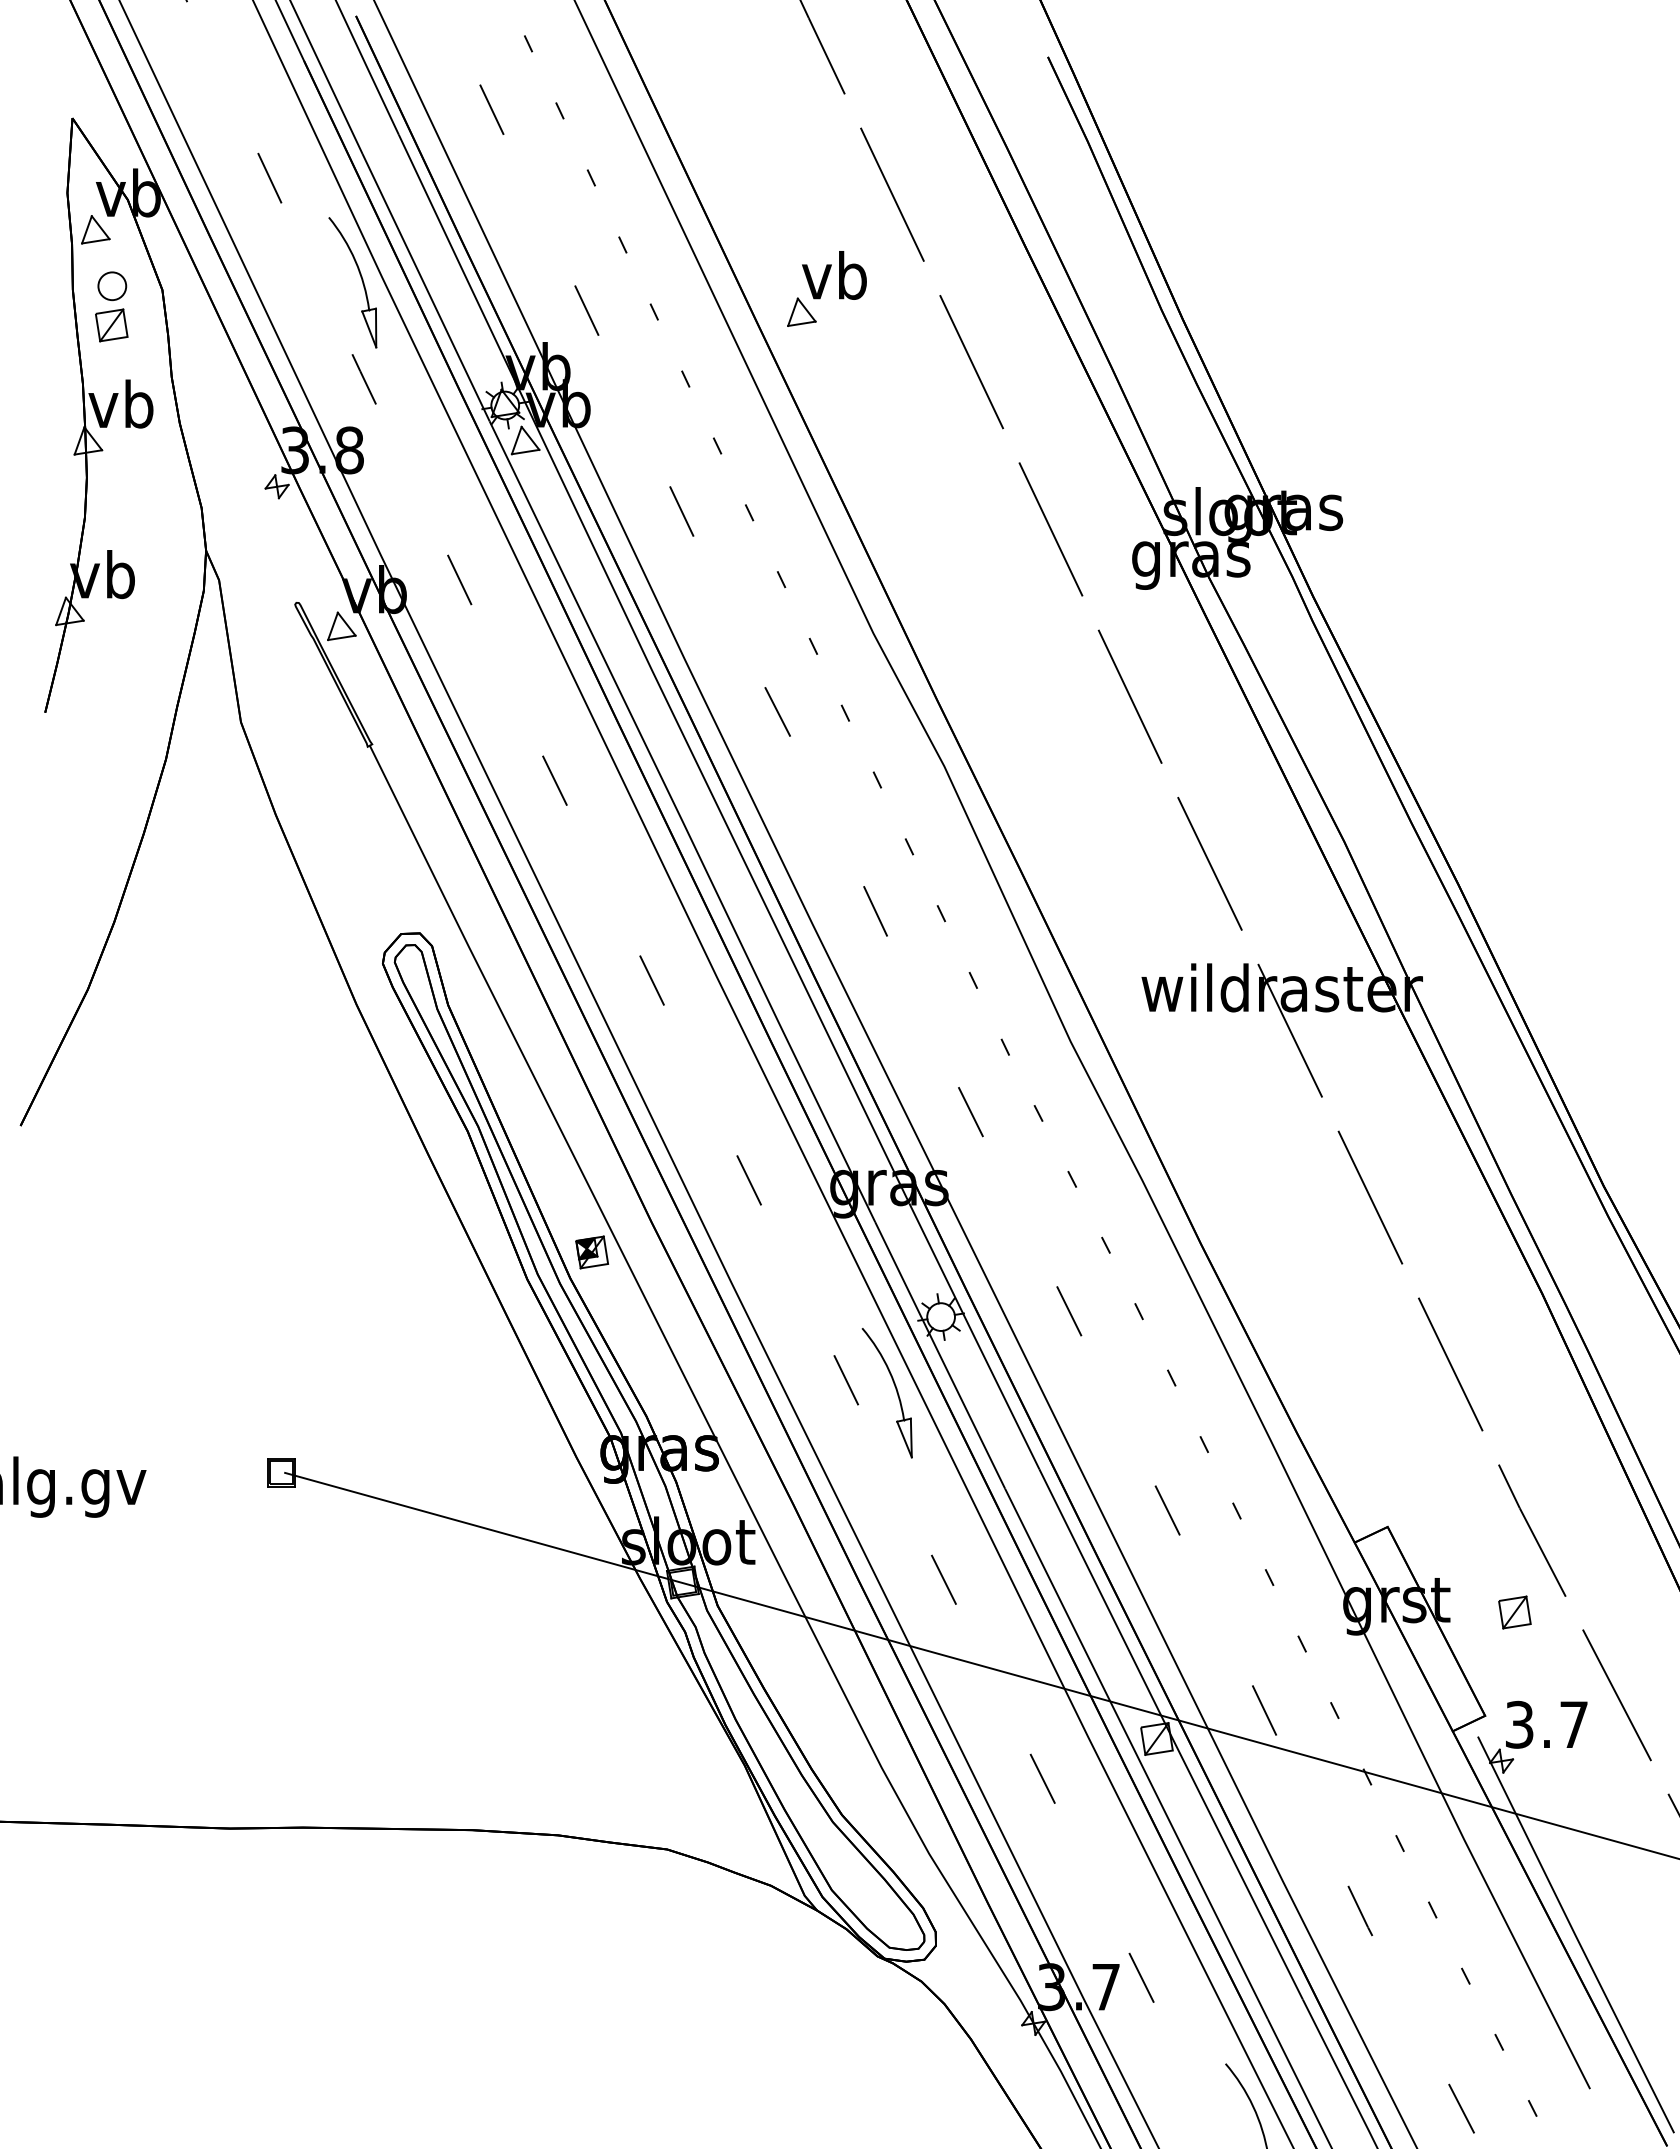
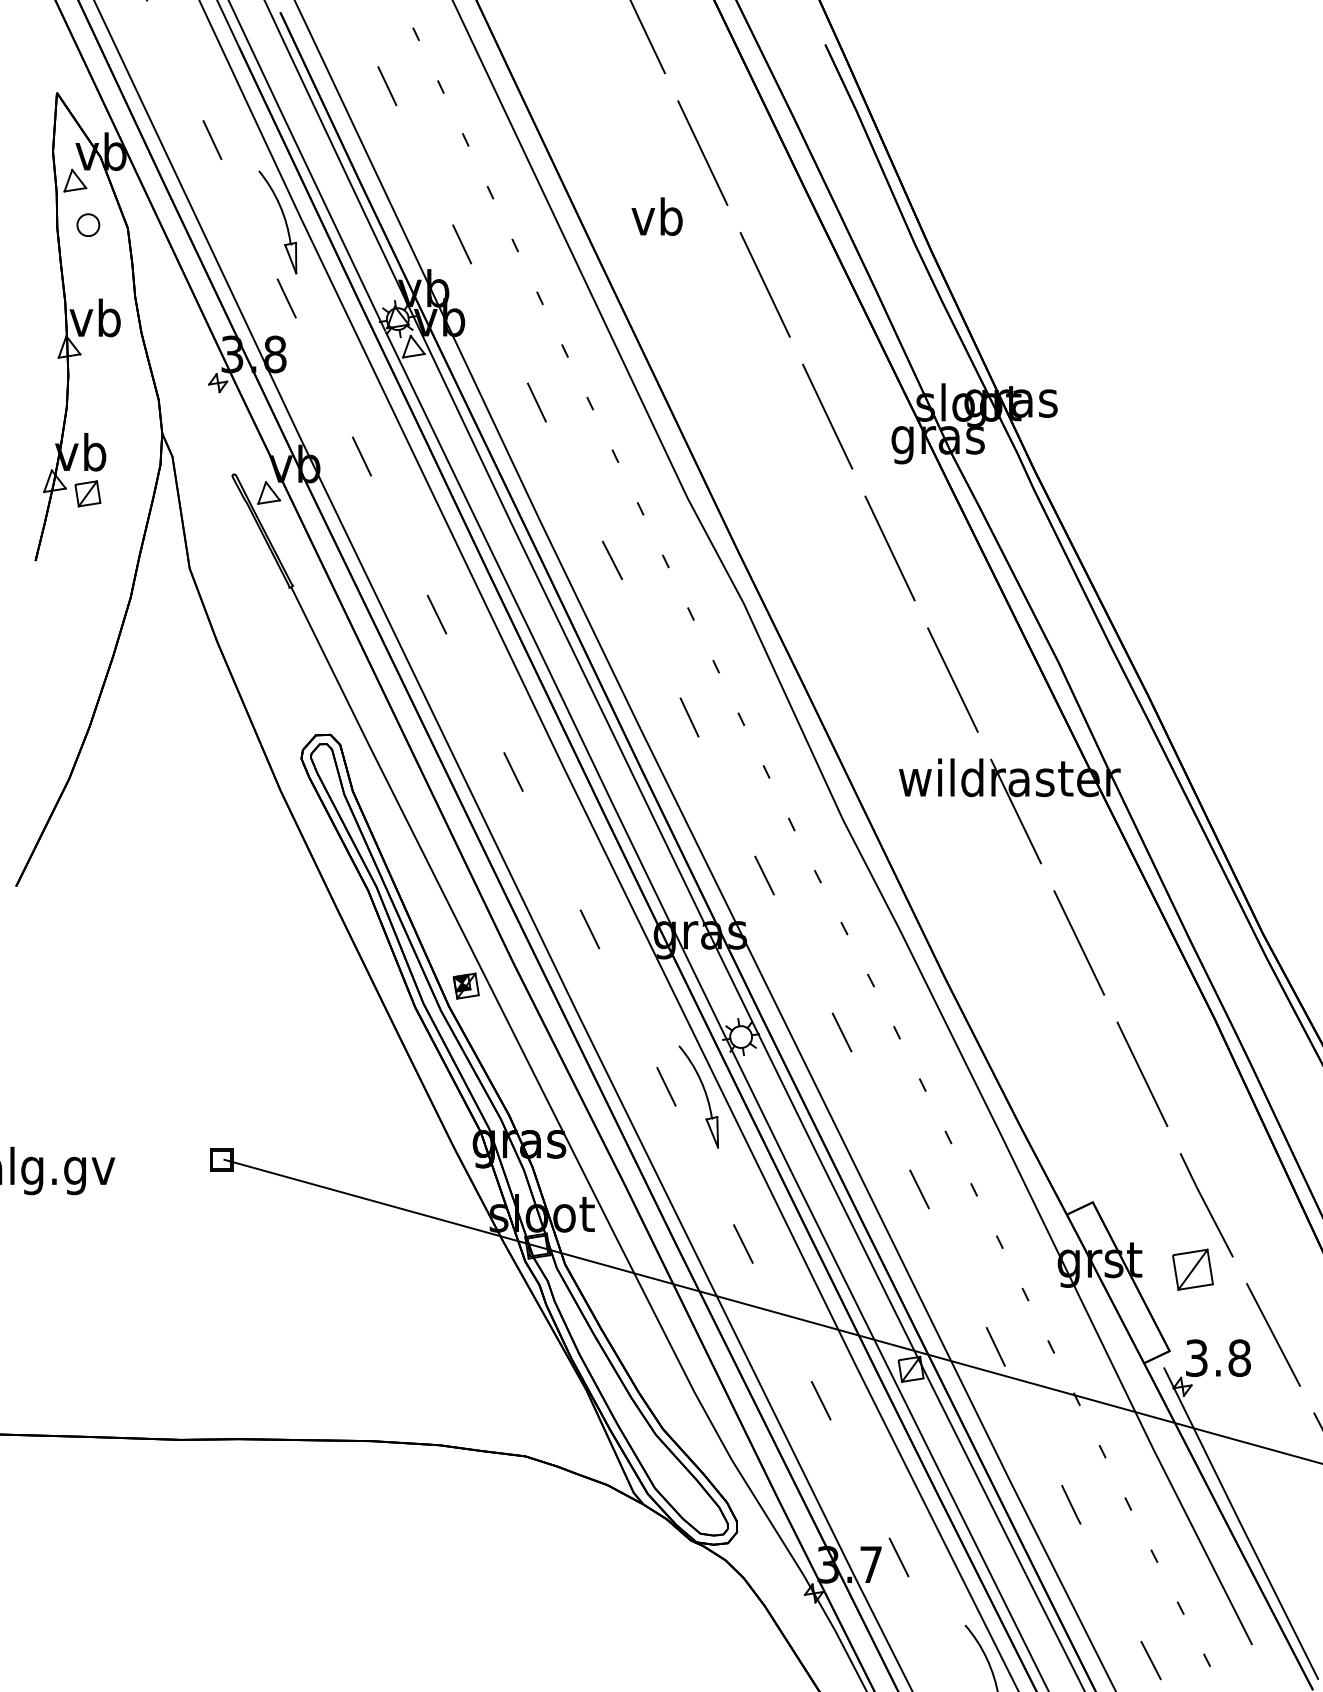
part: (801, 311) -> (631, 245), removed
part: (111, 325) -> (87, 493), moved
part: (1514, 1612) -> (1192, 1269), size x1.6
text: (1574, 1724) -> (1239, 1357), 3.7 -> 3.8

